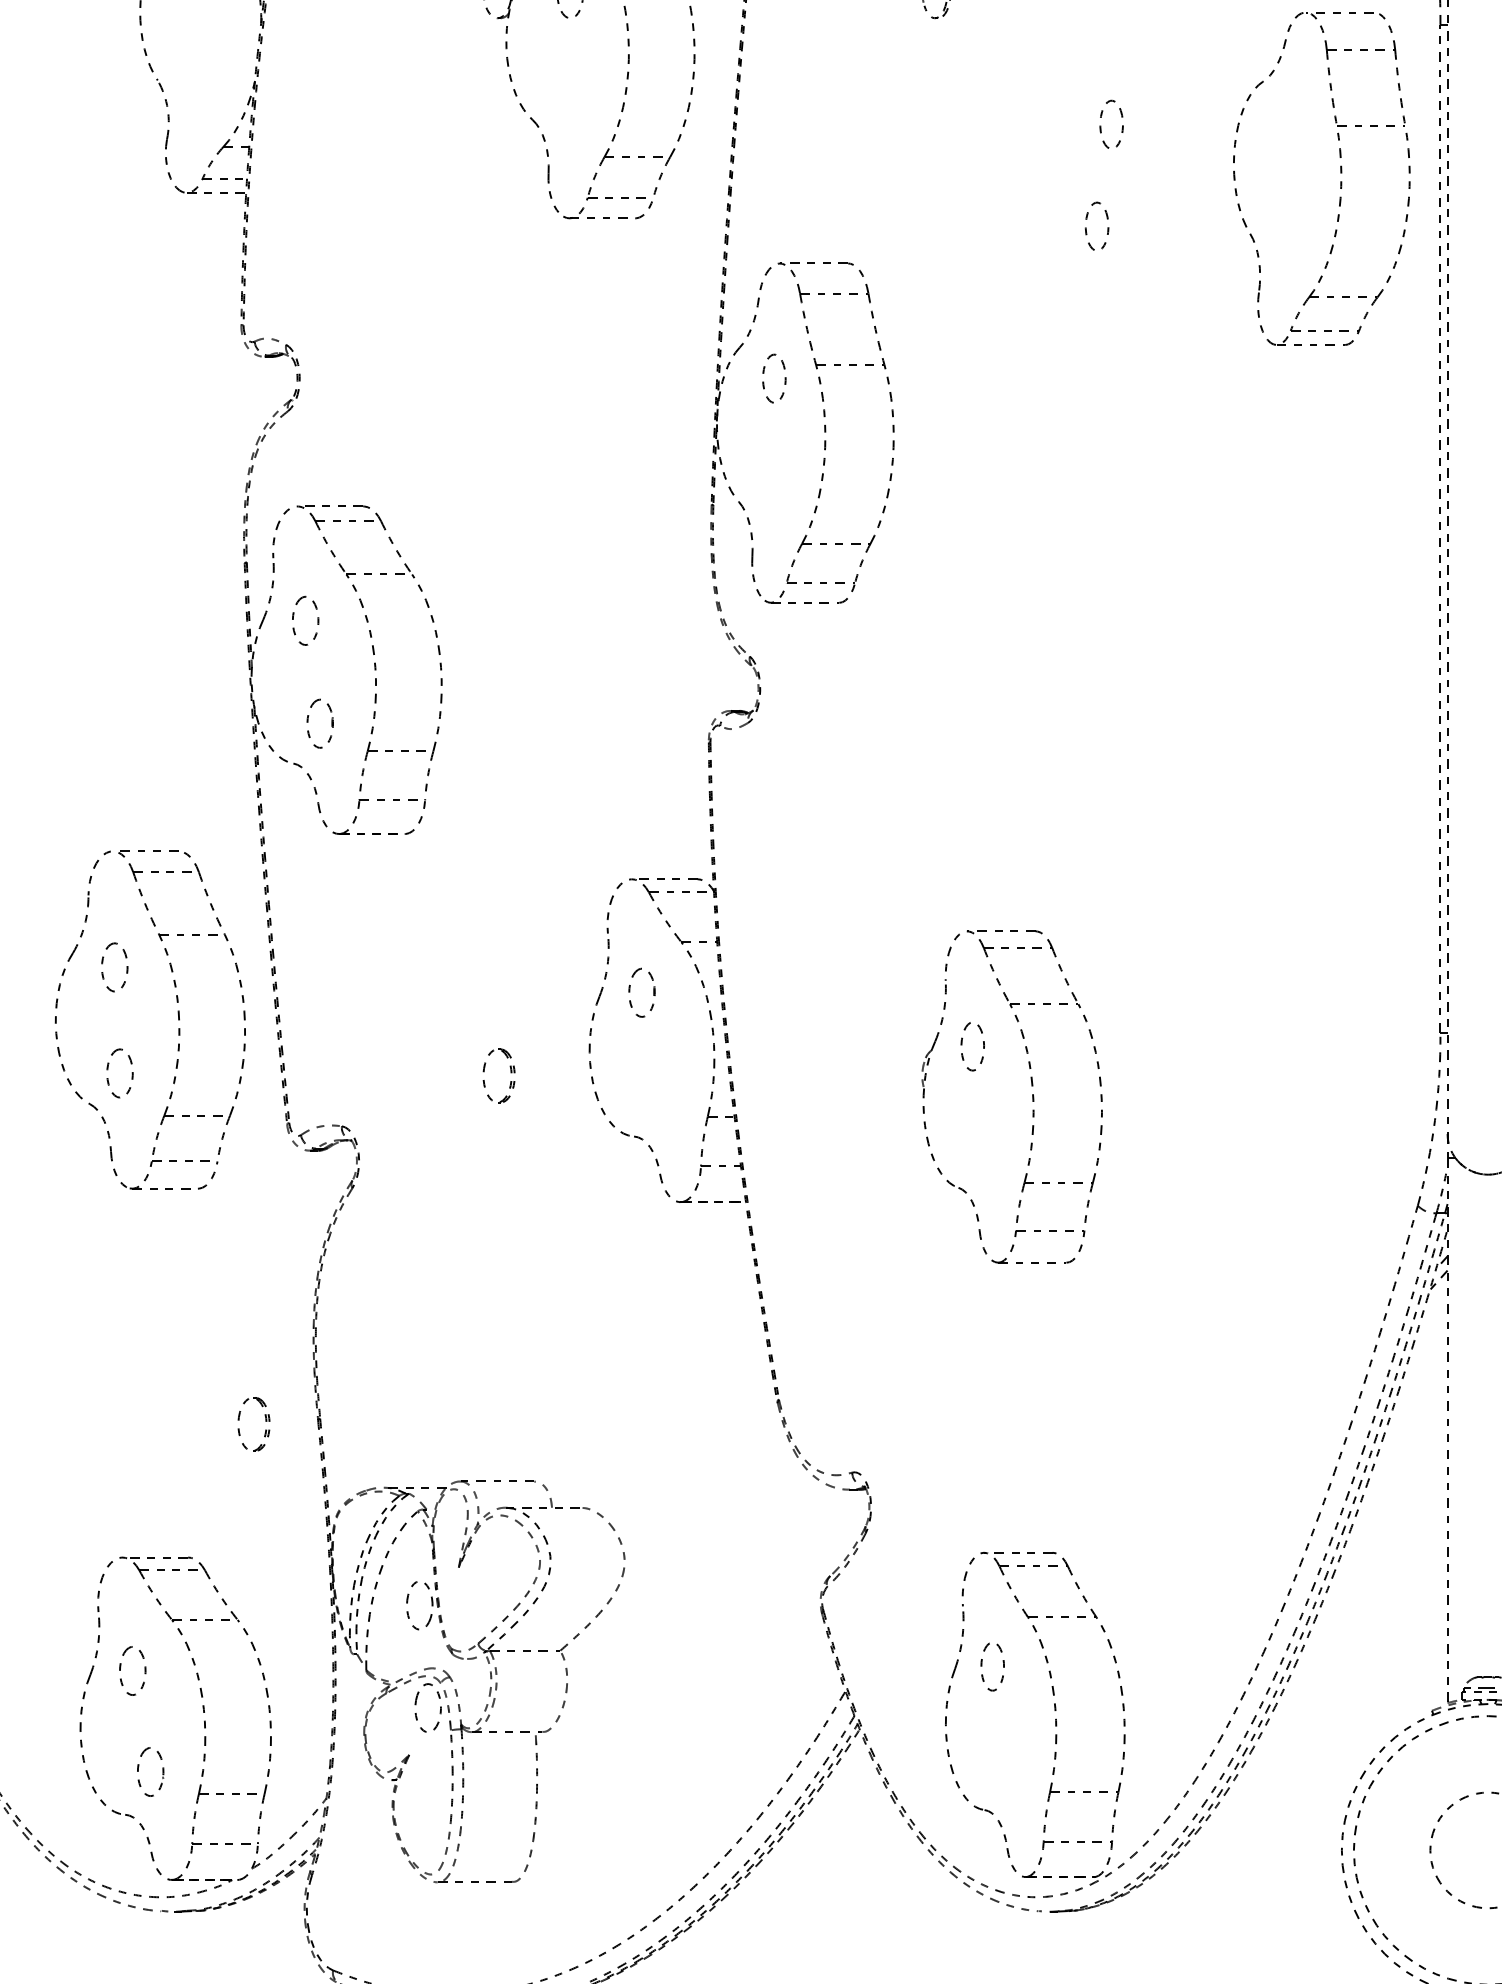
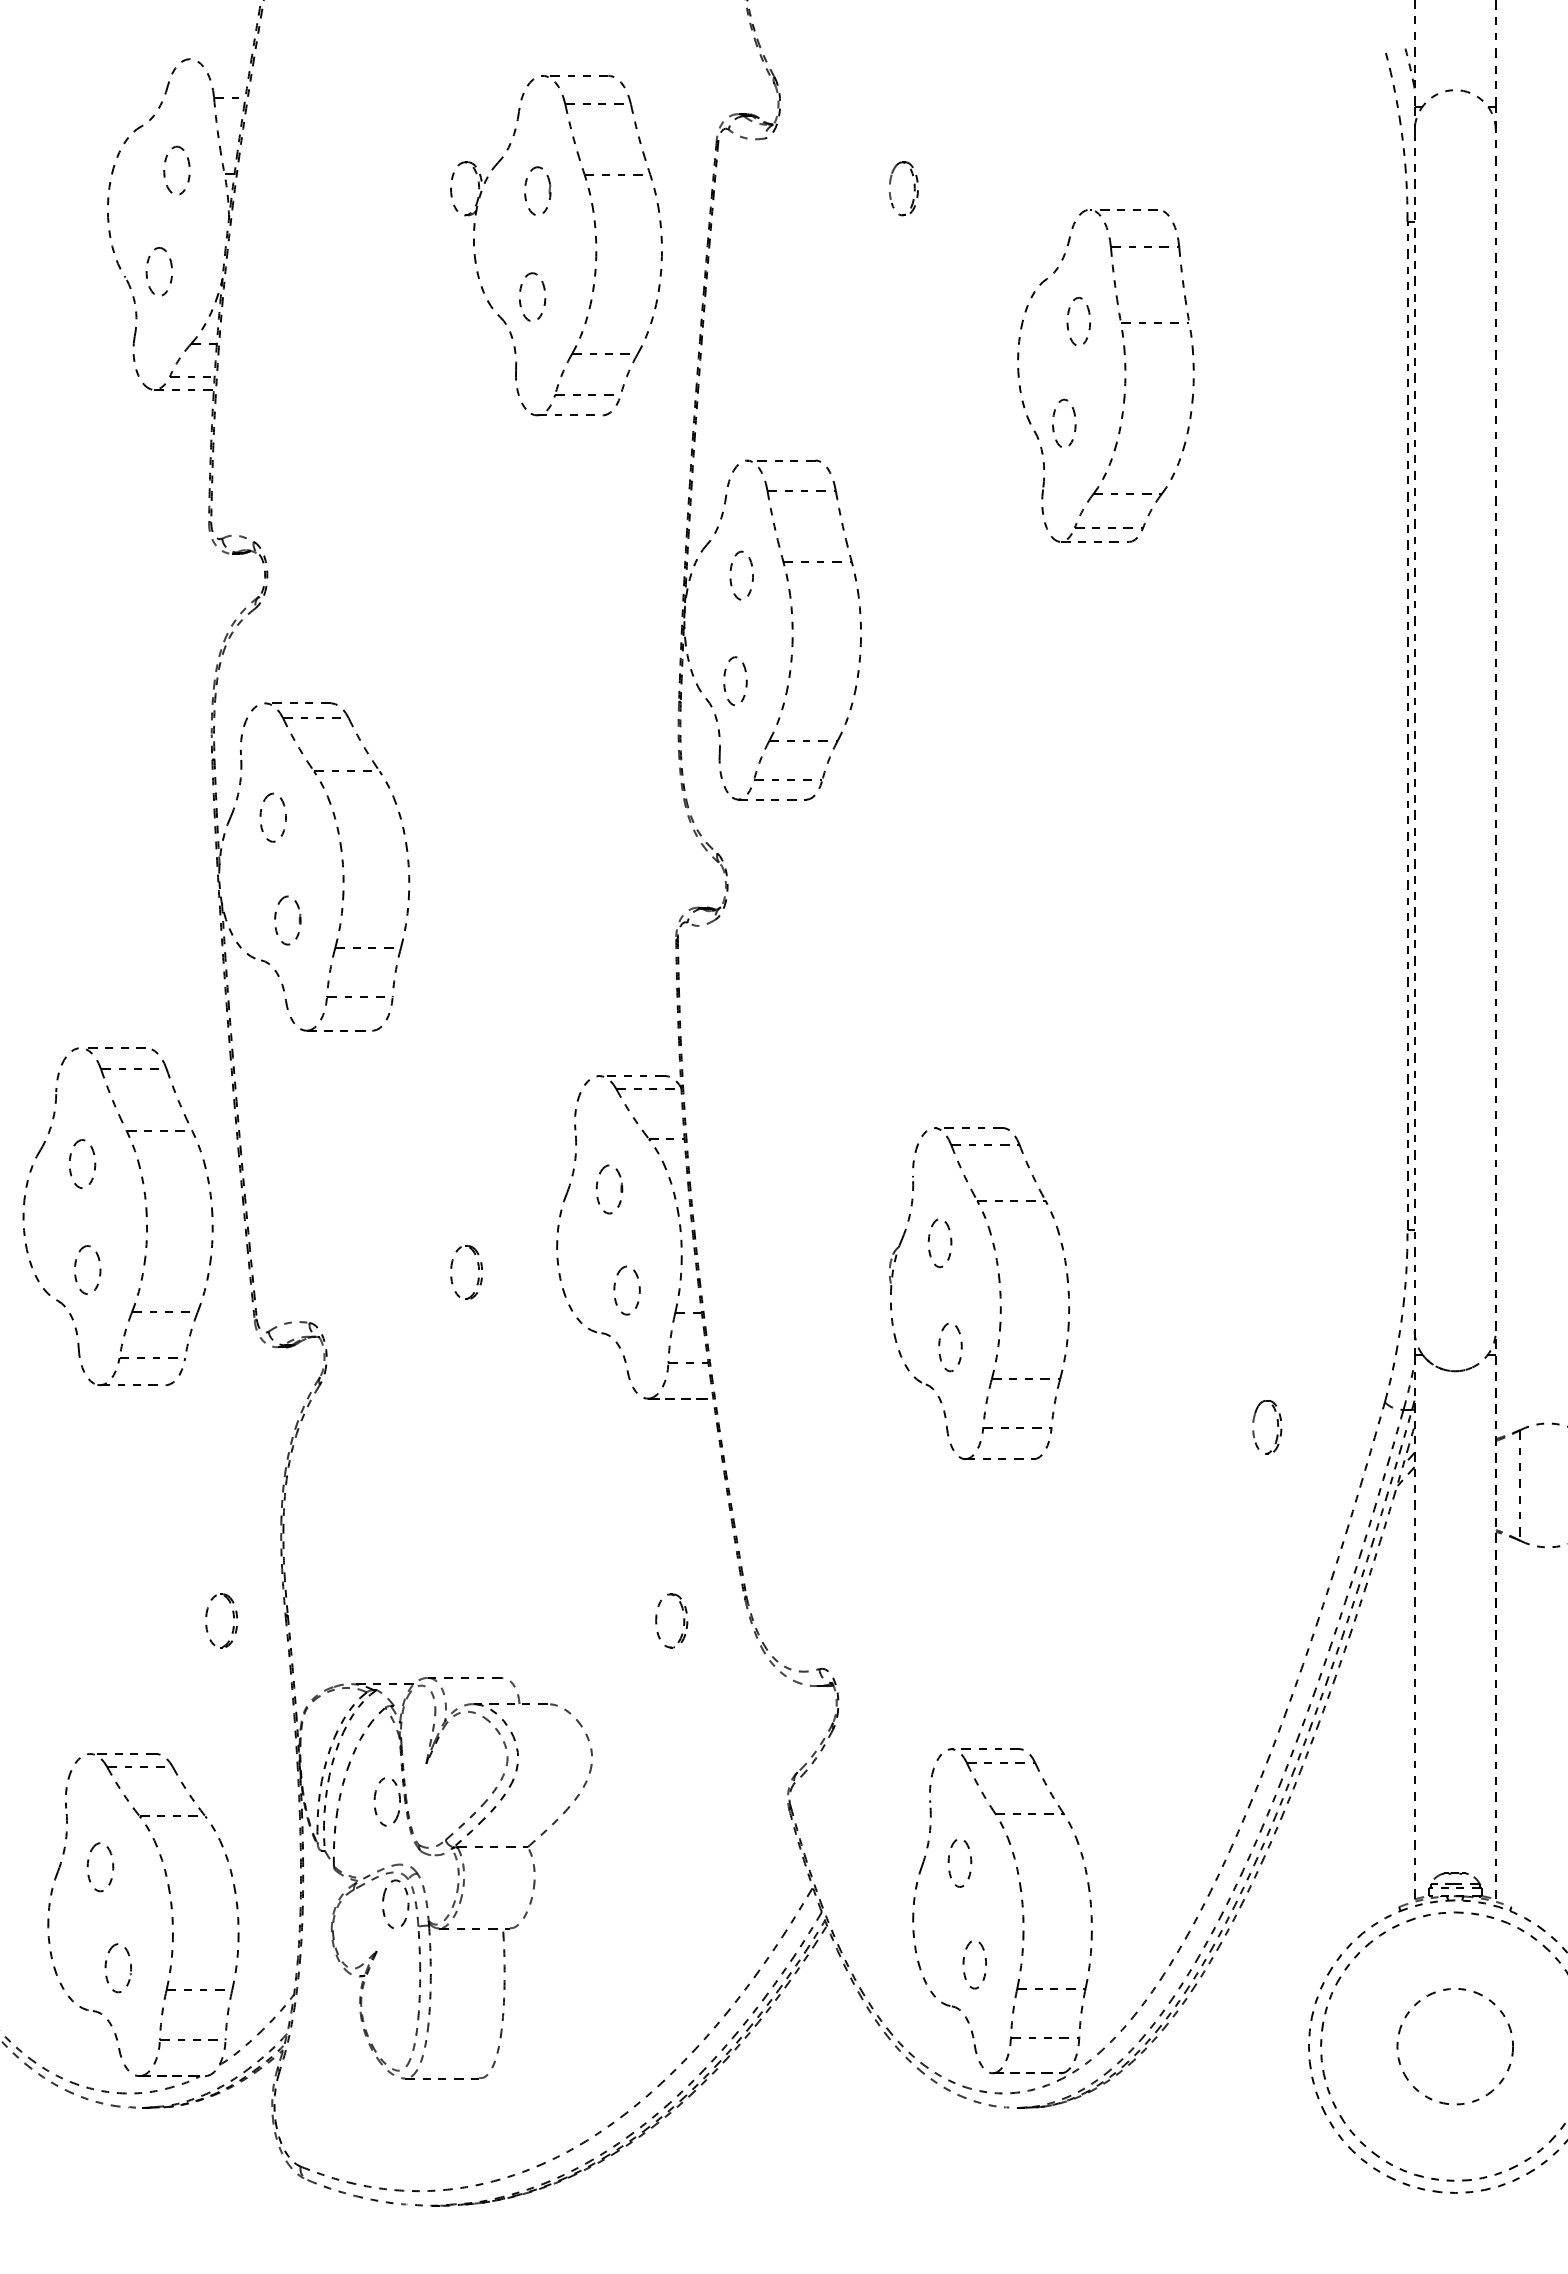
part: (179, 74) -> (147, 271), added
part: (554, 94) -> (521, 291), added
part: (1340, 181) -> (1124, 378), moved
part: (778, 484) -> (745, 681), added
part: (648, 1093) -> (615, 1290), added
part: (993, 1150) -> (960, 1347), added
part: (1310, 1229) -> (1277, 1426), added
part: (716, 1424) -> (683, 1620), added
part: (997, 1768) -> (964, 1964), added

